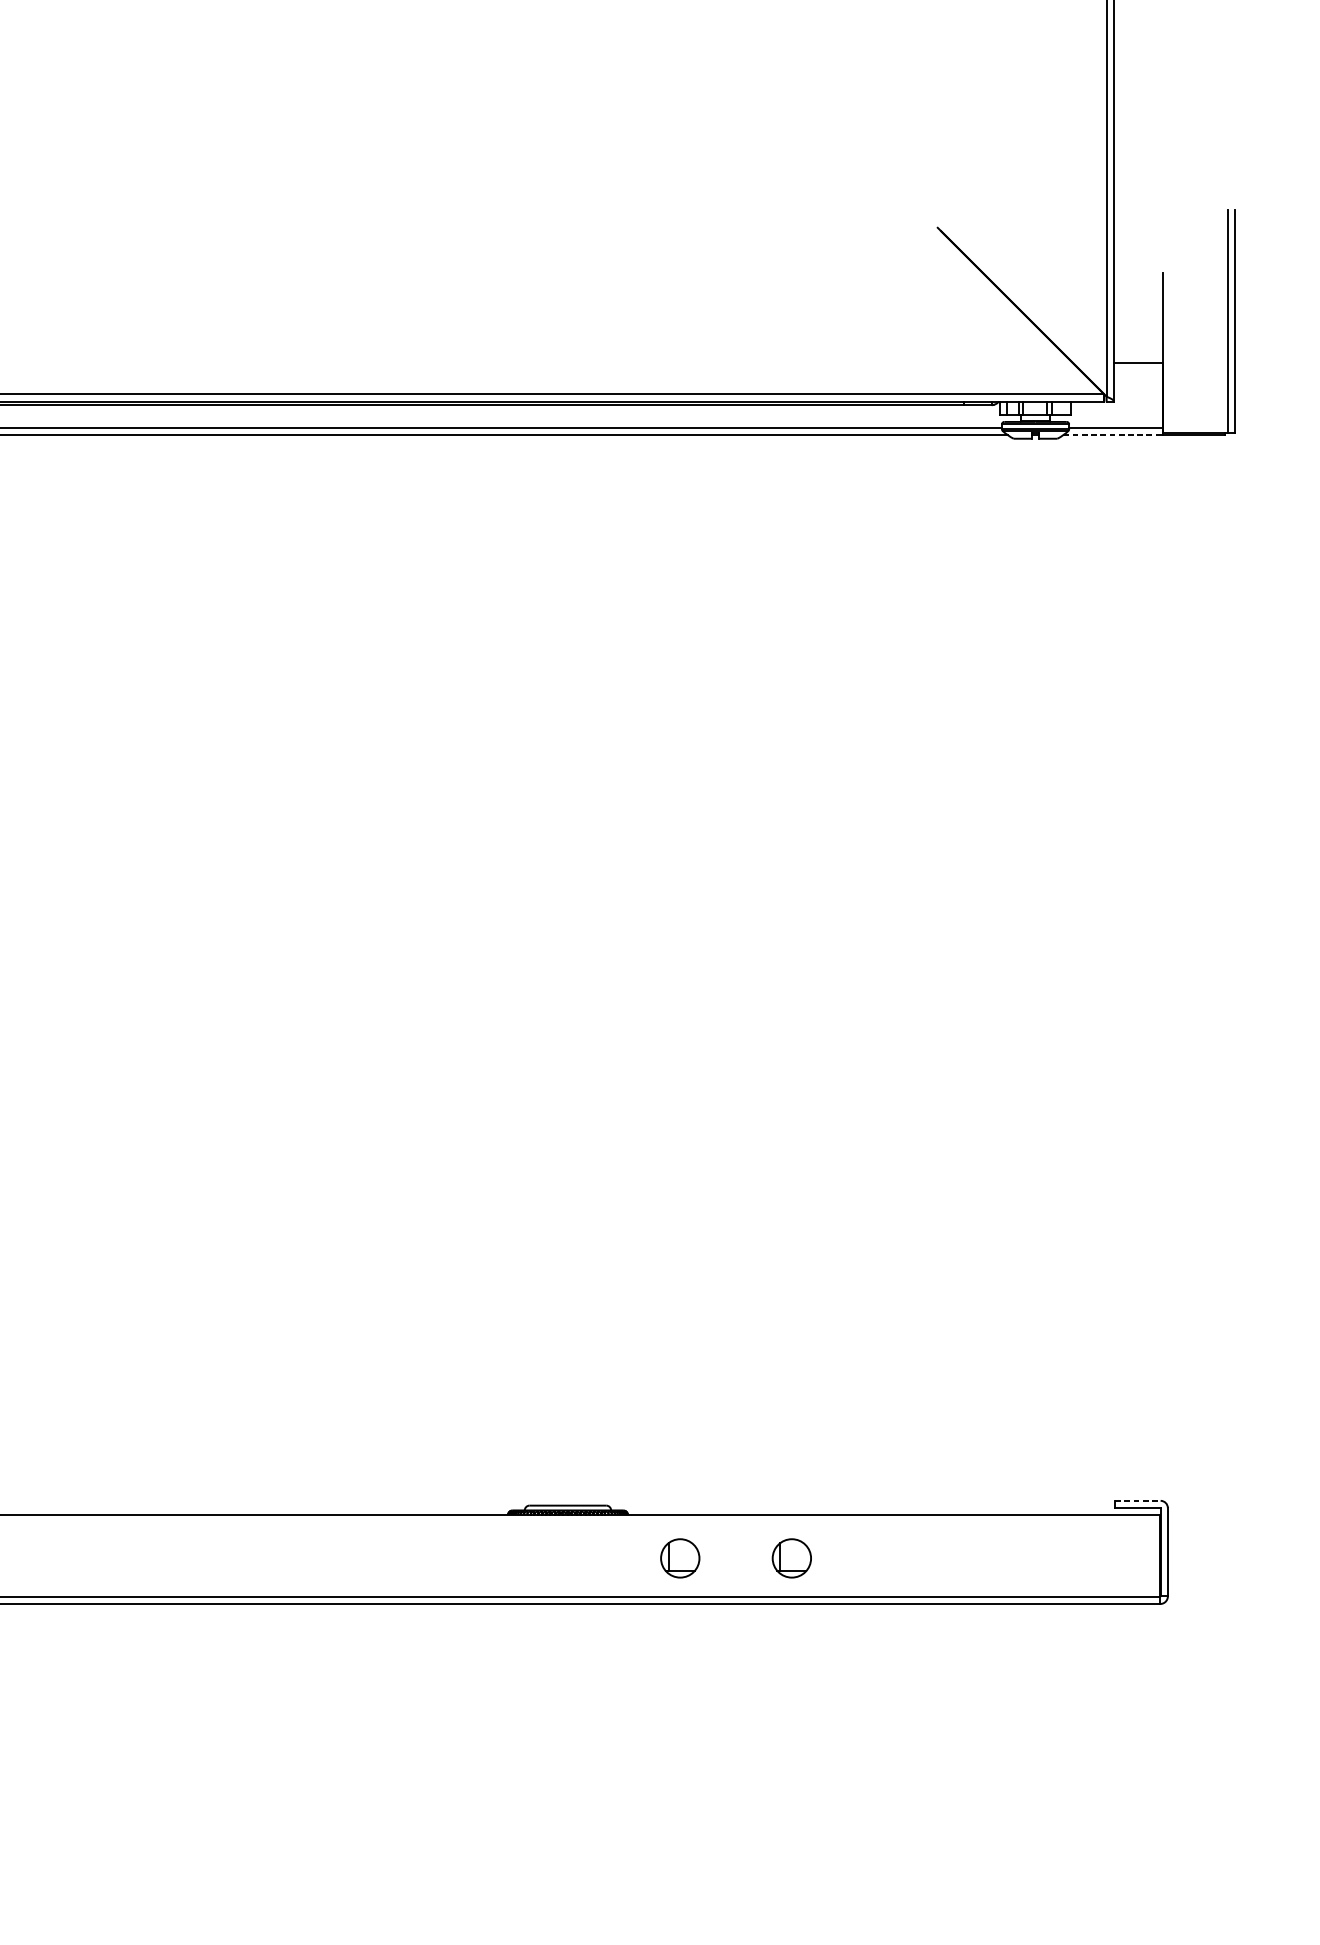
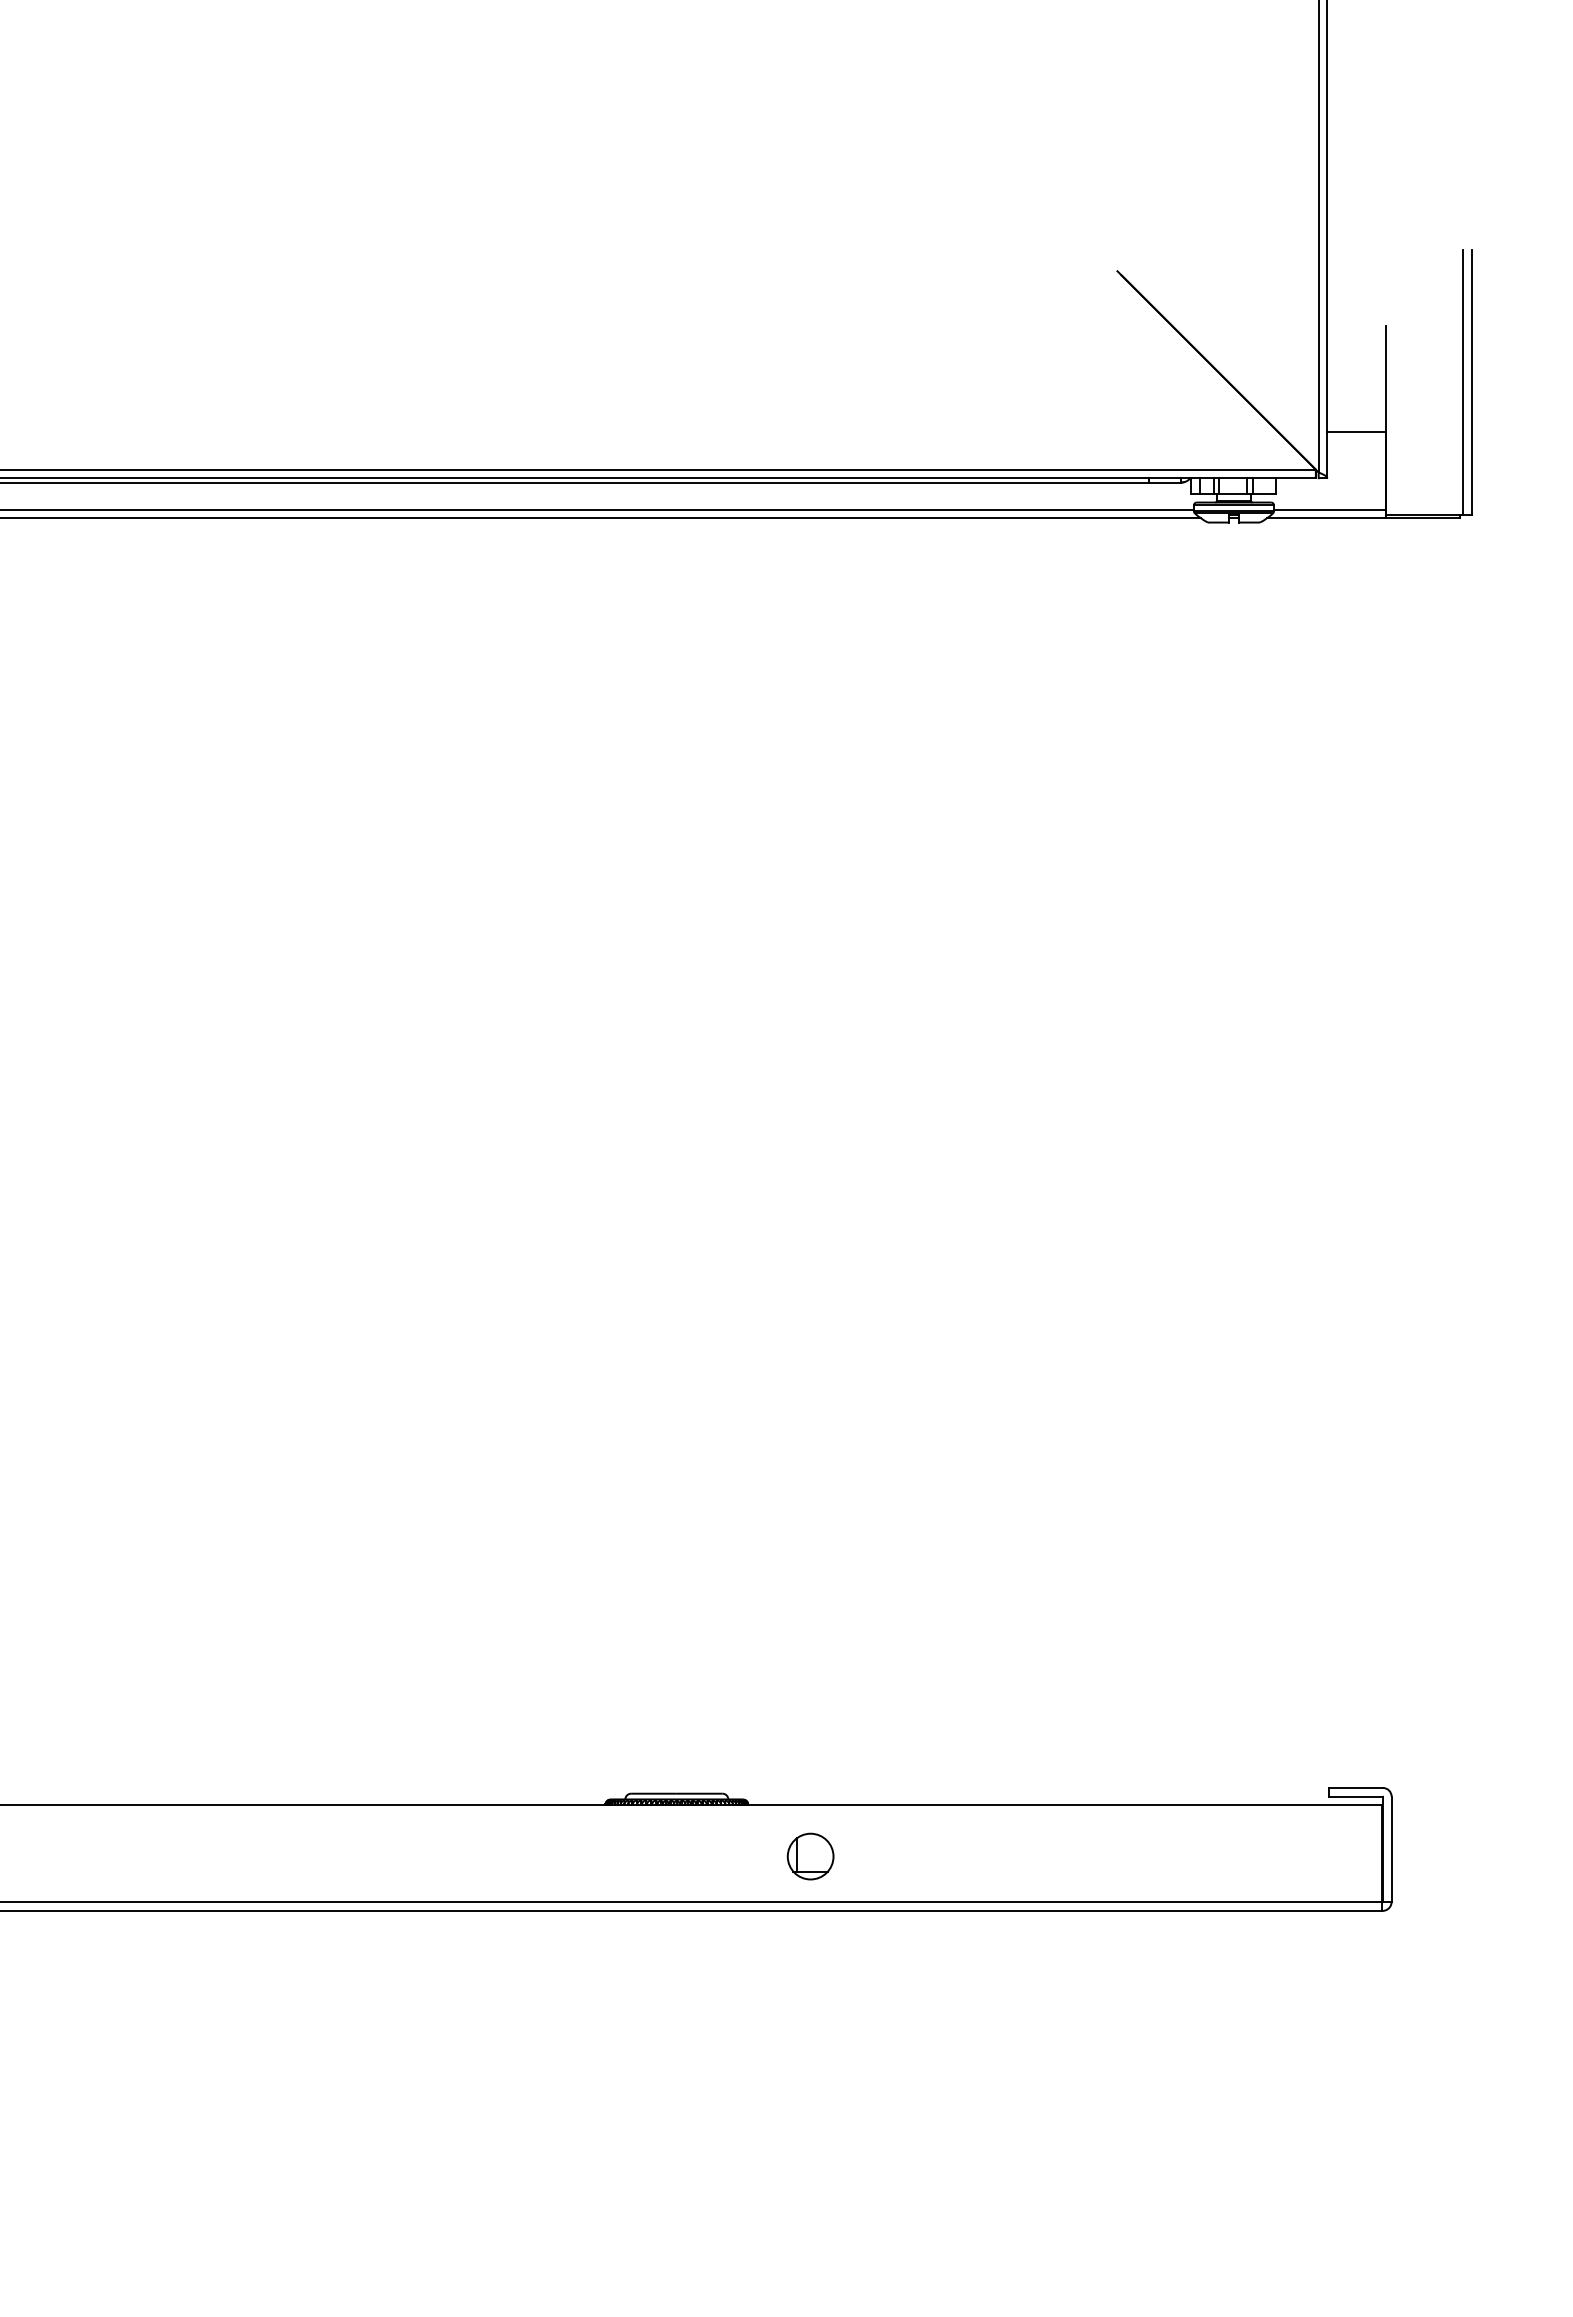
line: (1113, 435) -> (1326, 518), dashed -> solid
line: (1138, 1500) -> (1356, 1787), dashed -> solid
part: (791, 1558) -> (943, 1856), removed

